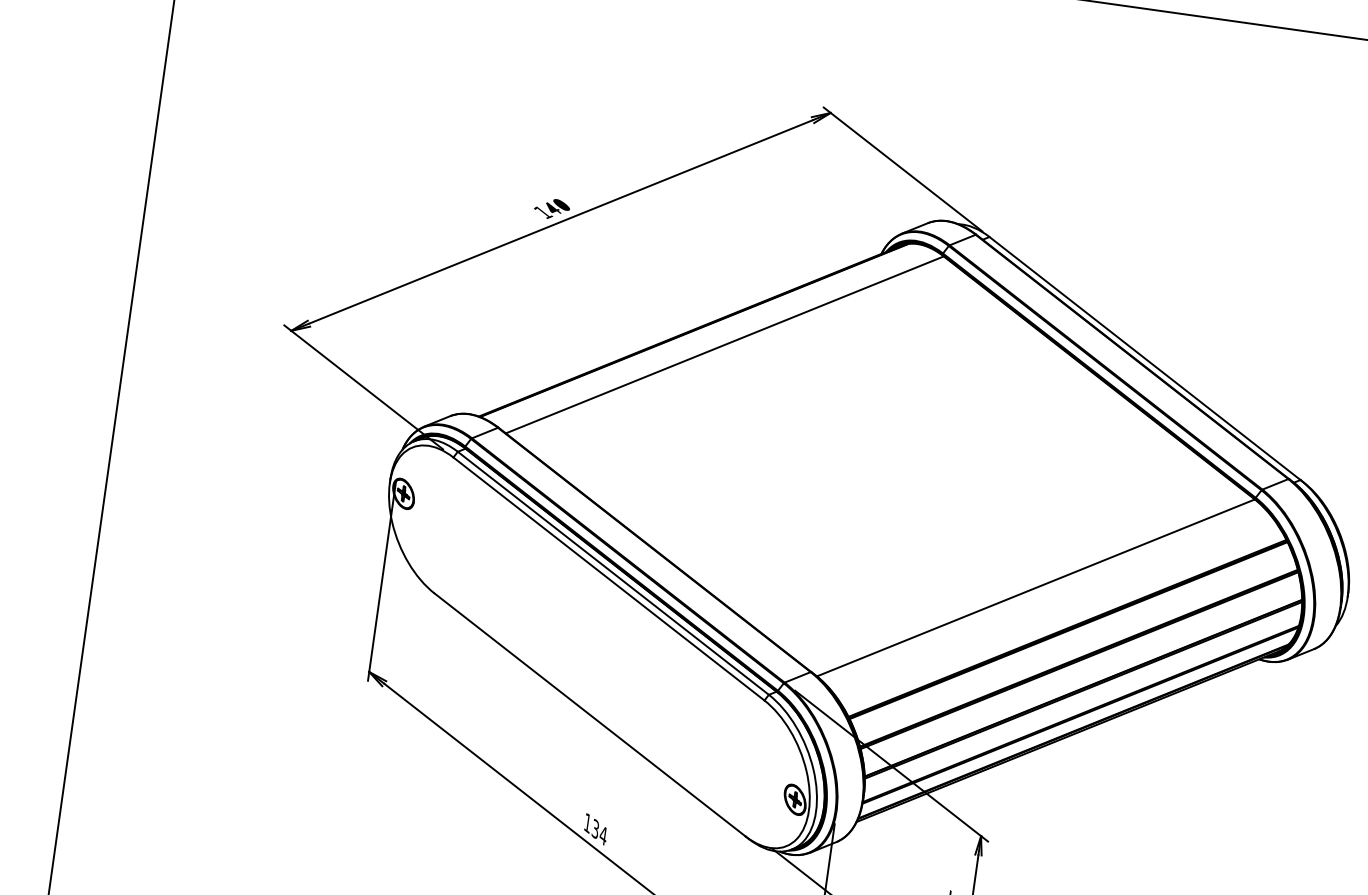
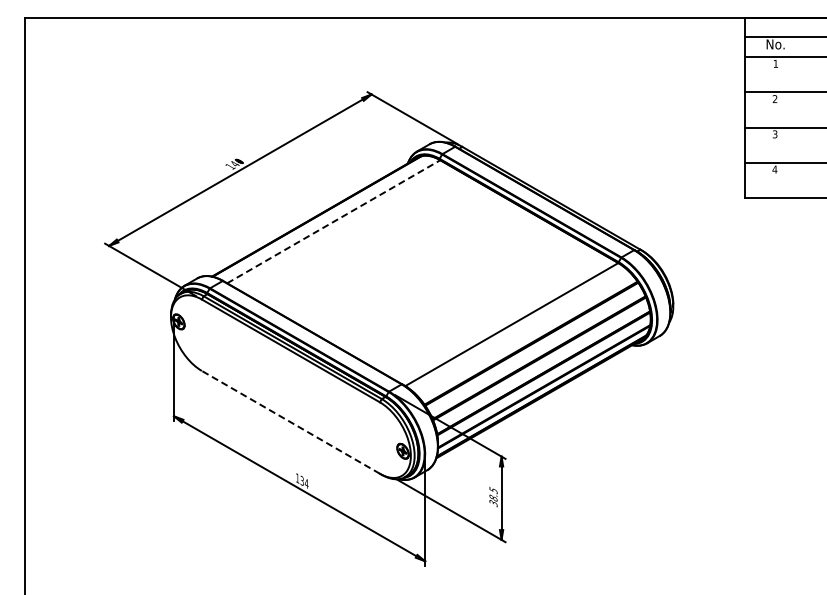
line: (726, 344) -> (334, 221), solid -> dashed
line: (588, 714) -> (290, 422), solid -> dashed

